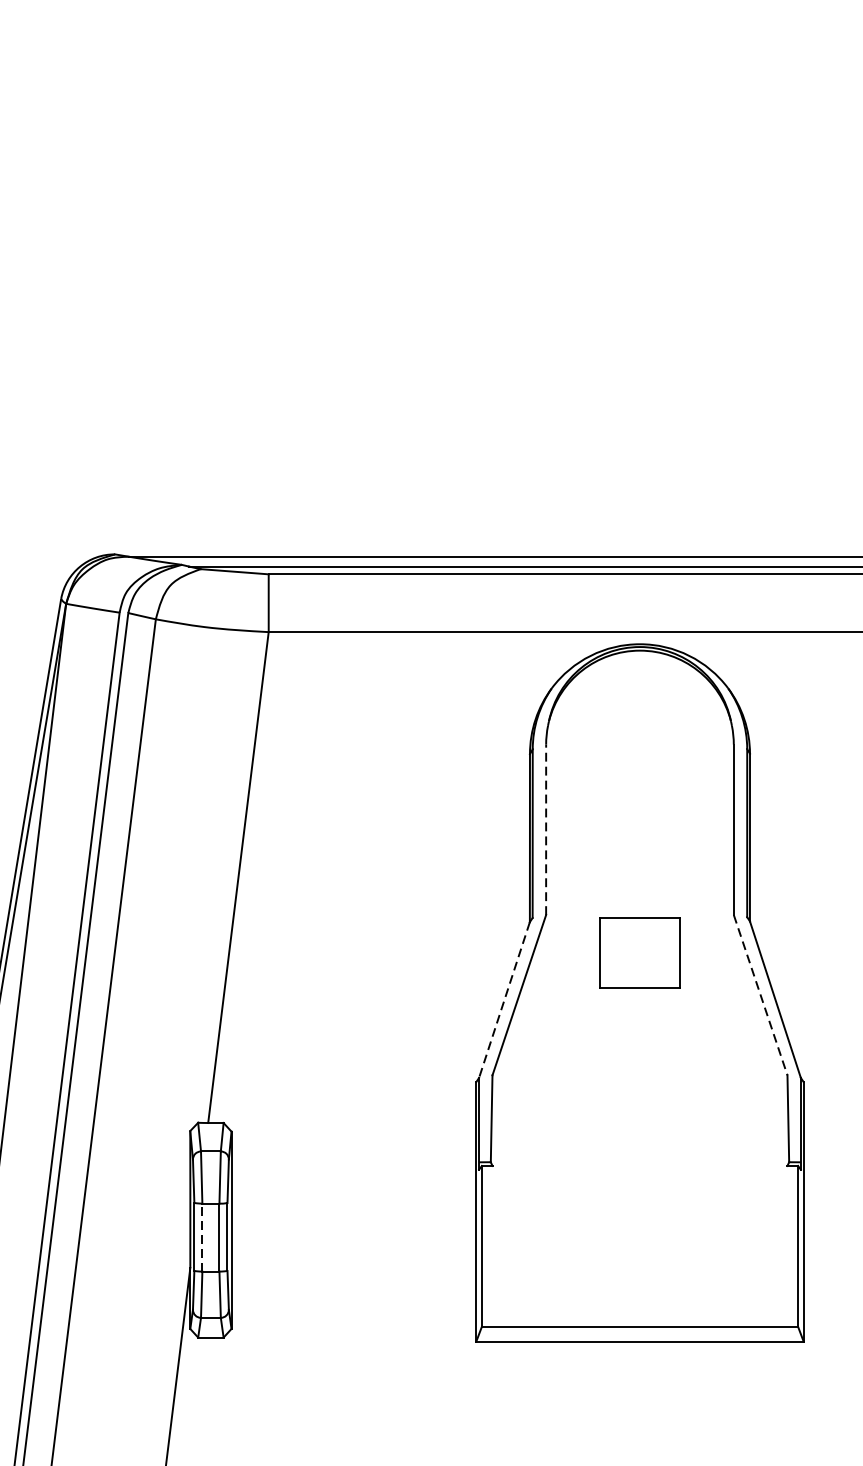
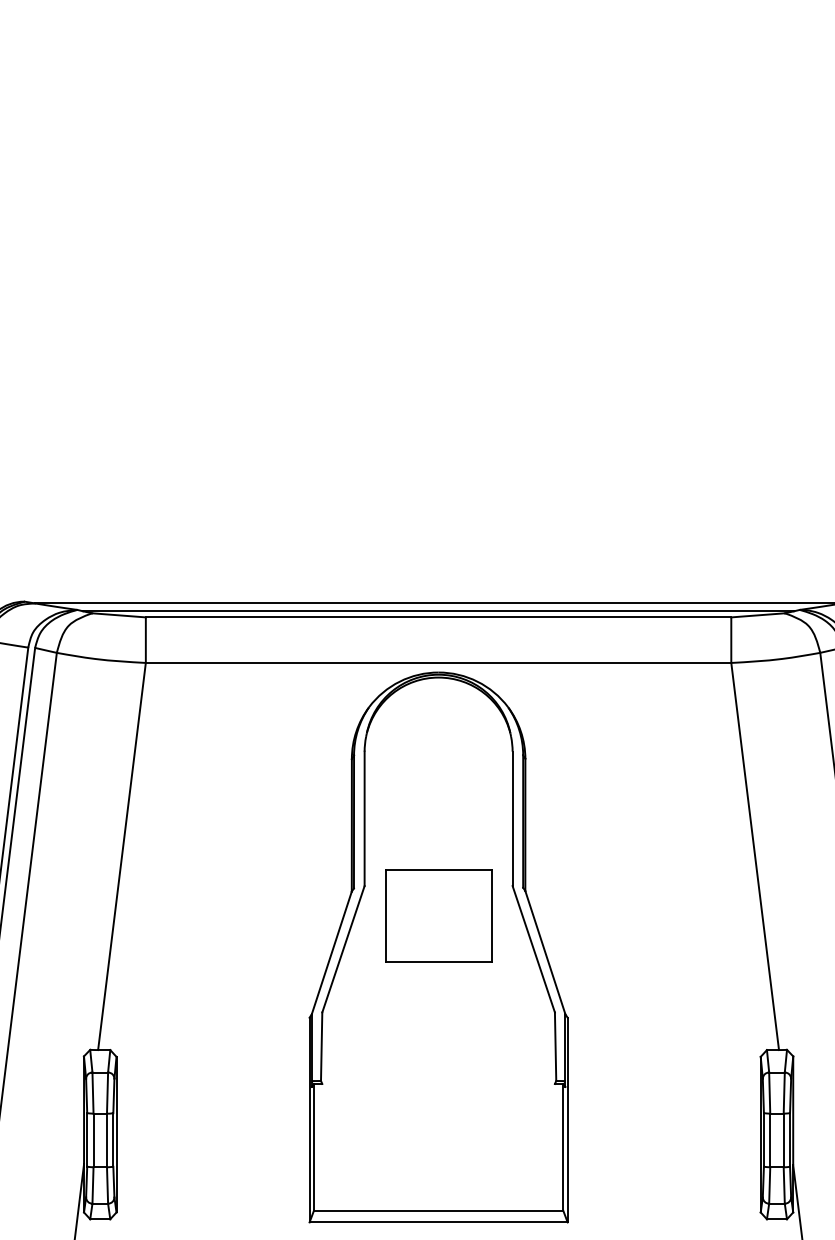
line: (545, 829) -> (364, 818), dashed -> solid
part: (639, 952) -> (438, 915), size x1.67
line: (760, 995) -> (533, 949), dashed -> solid
line: (504, 1000) -> (331, 953), dashed -> solid
line: (202, 1237) -> (93, 1140), dashed -> solid

